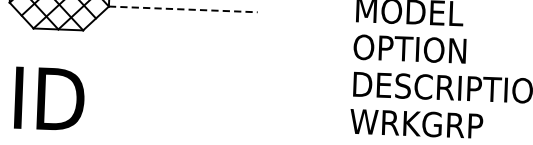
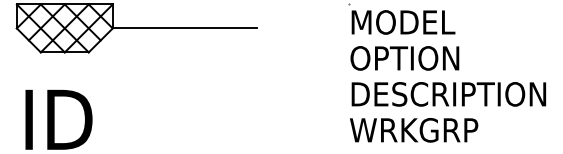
line: (183, 9) -> (184, 28), dashed -> solid

